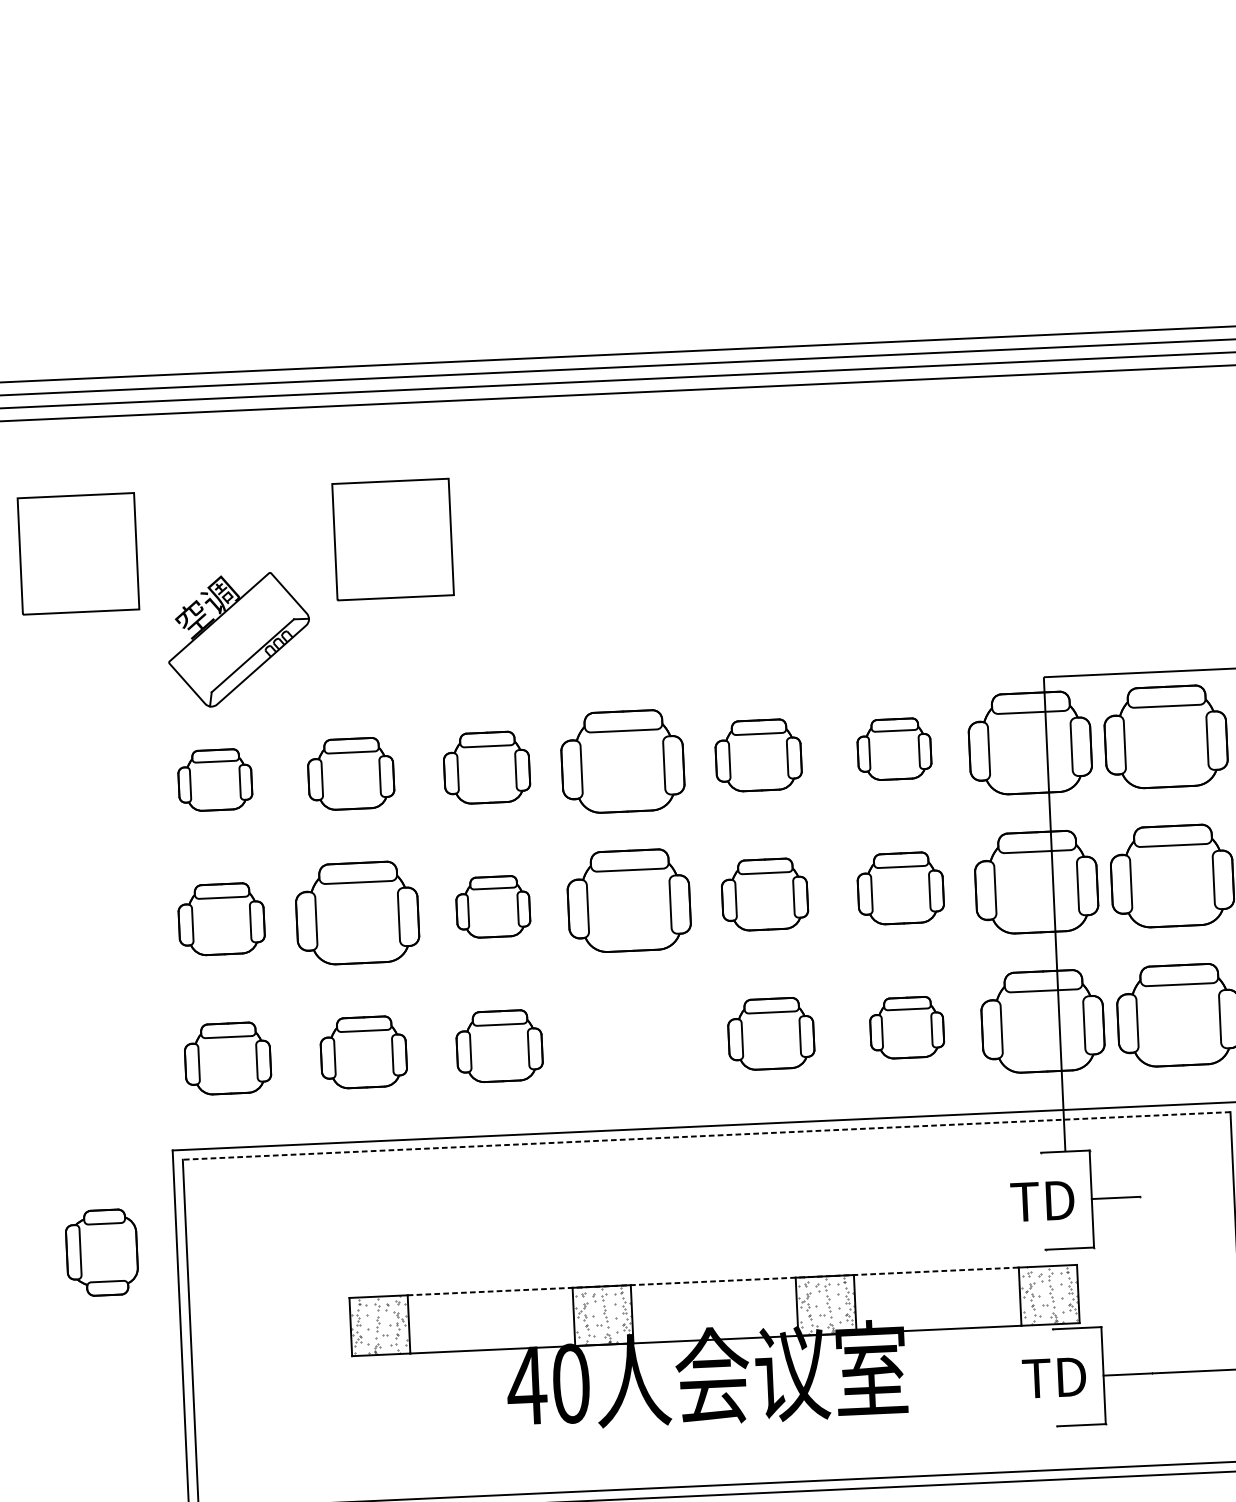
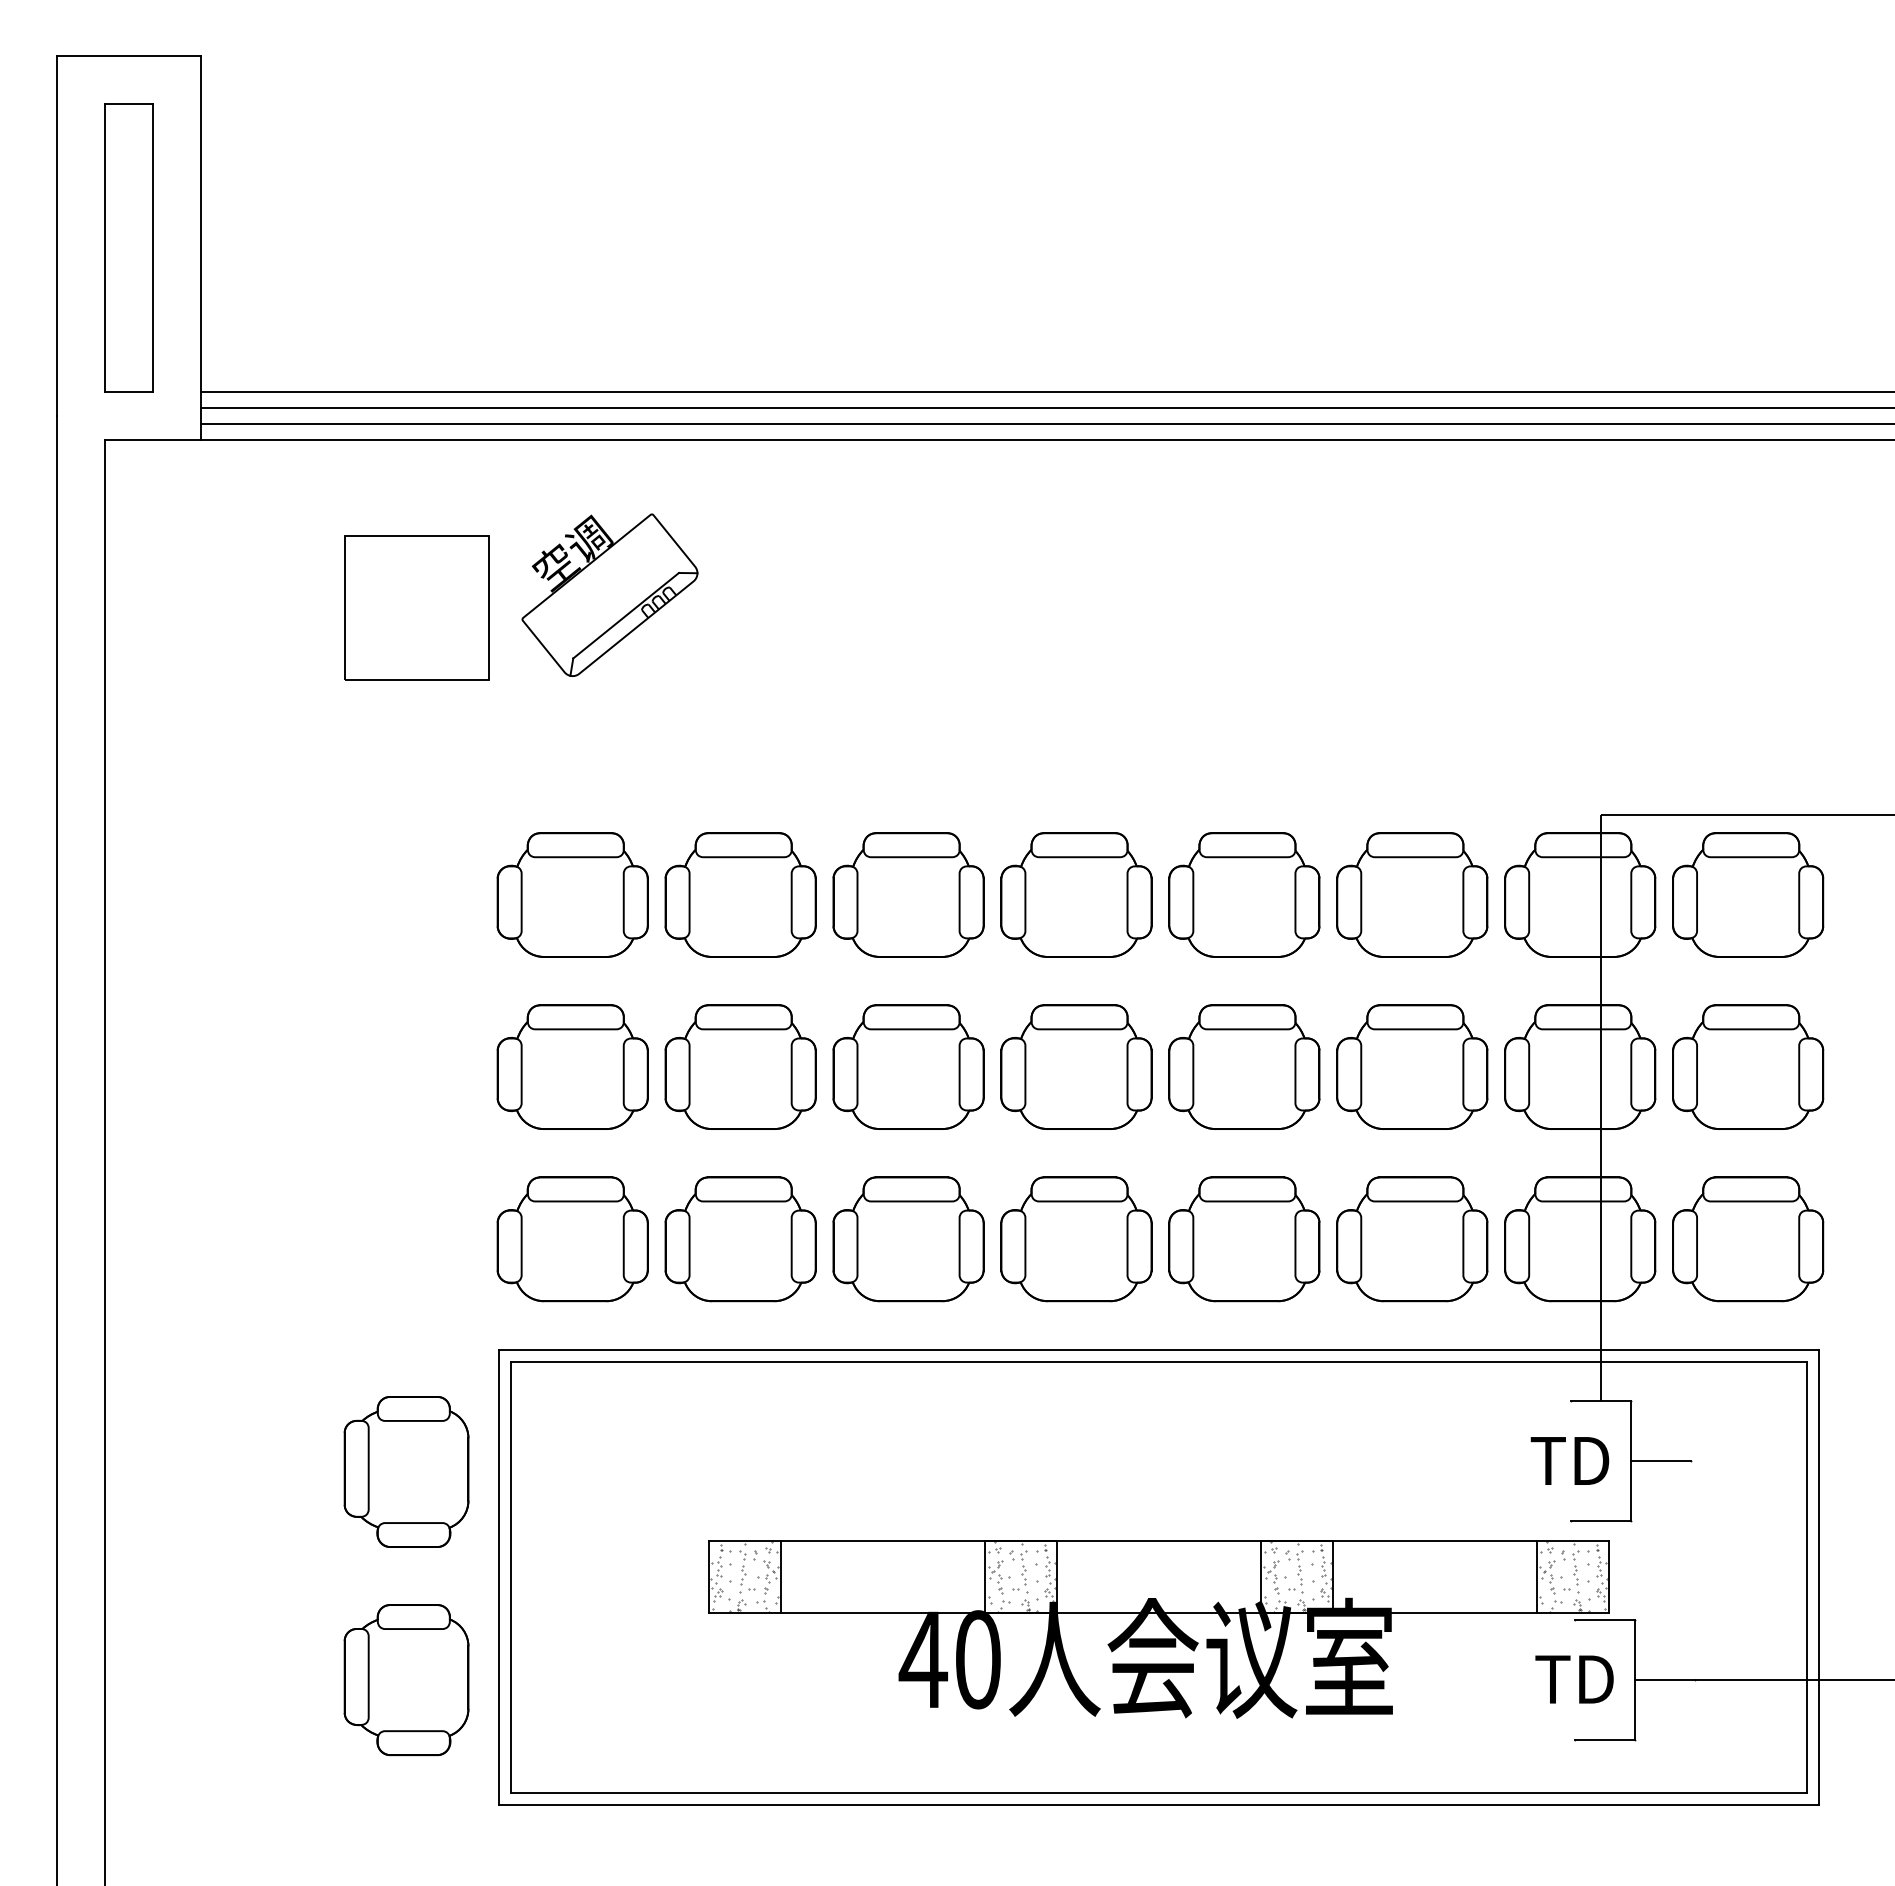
part: (392, 539) -> (805, 607), removed
part: (238, 639) -> (609, 594), moved
part: (894, 748) -> (1412, 894), size x1.67
part: (758, 755) -> (1244, 894), size x1.43
part: (486, 767) -> (908, 894), size x1.43
part: (350, 773) -> (740, 894), size x1.43
part: (215, 779) -> (572, 894), size x1.67
part: (900, 887) -> (1412, 1066), size x1.43
part: (764, 894) -> (1244, 1066), size x1.43
part: (493, 906) -> (908, 1066), size x1.67
part: (221, 918) -> (572, 1066), size x1.43
part: (907, 1027) -> (1412, 1239), size x1.67
part: (771, 1034) -> (1244, 1239), size x1.43
part: (635, 1040) -> (1076, 1239), added
part: (499, 1046) -> (908, 1239), size x1.43
part: (363, 1052) -> (740, 1239), size x1.43
part: (227, 1058) -> (572, 1239), size x1.43
line: (706, 1135) -> (1159, 1361), dashed -> solid
part: (101, 1252) -> (406, 1471), size x1.43
line: (713, 1281) -> (1159, 1541), dashed -> solid
part: (109, 1421) -> (406, 1680), added

